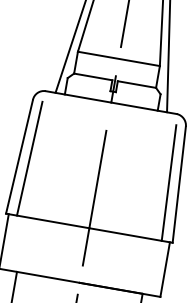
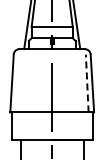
line: (28, 158) -> (16, 83), removed
line: (169, 182) -> (87, 83), solid -> dashed

